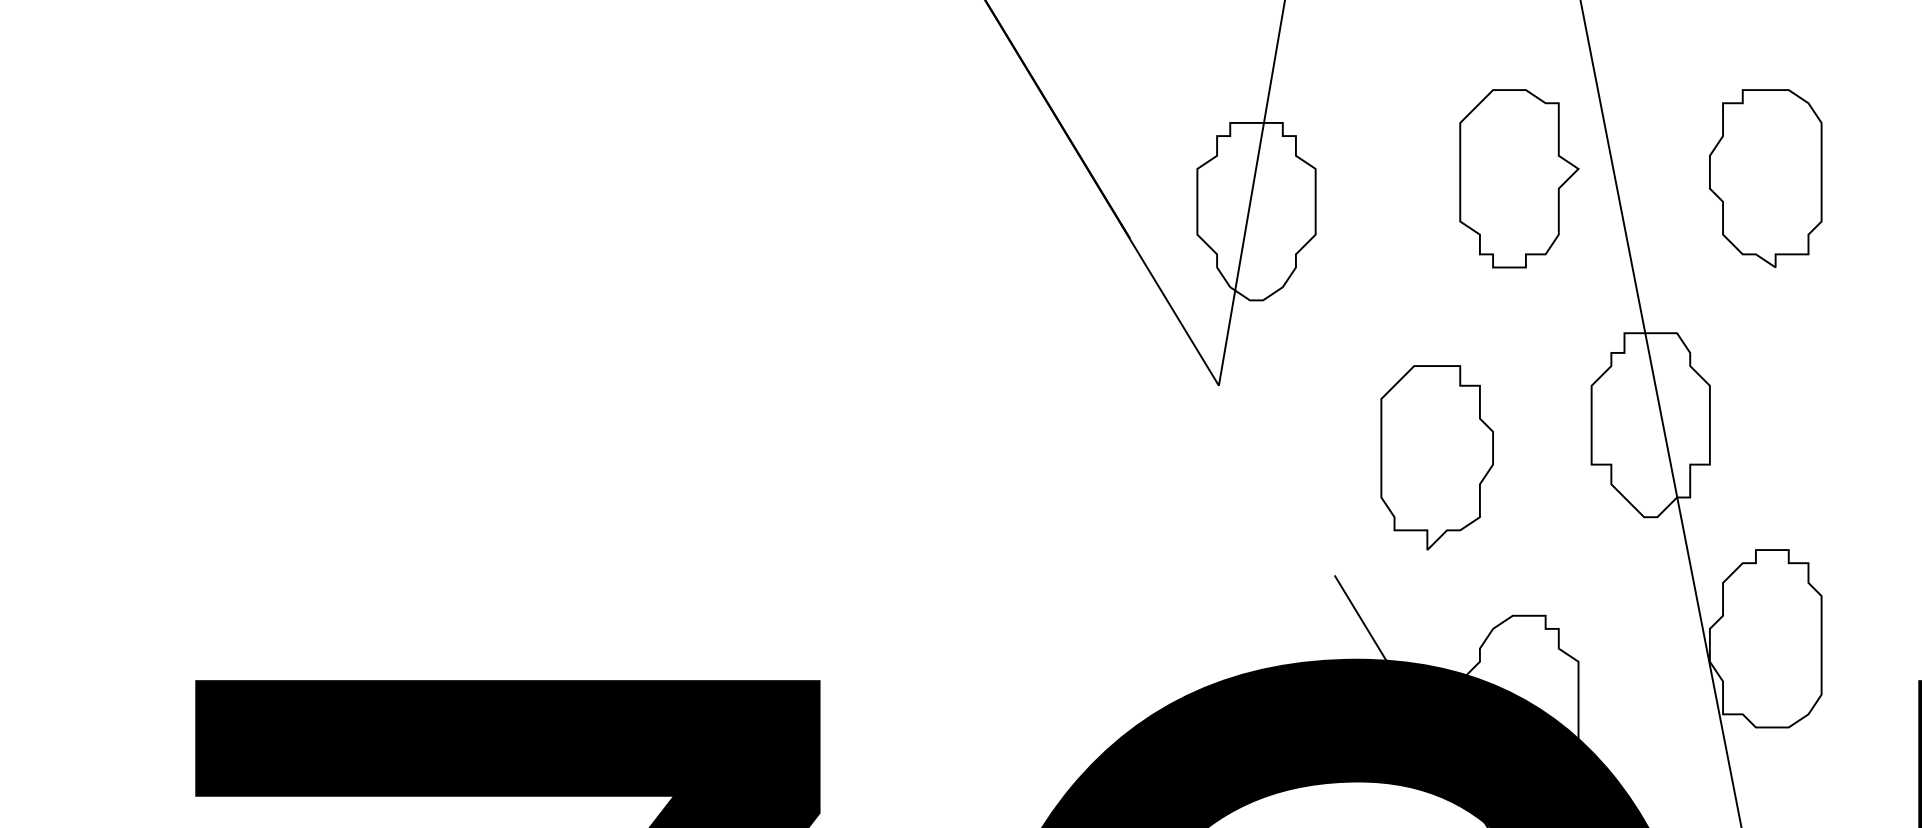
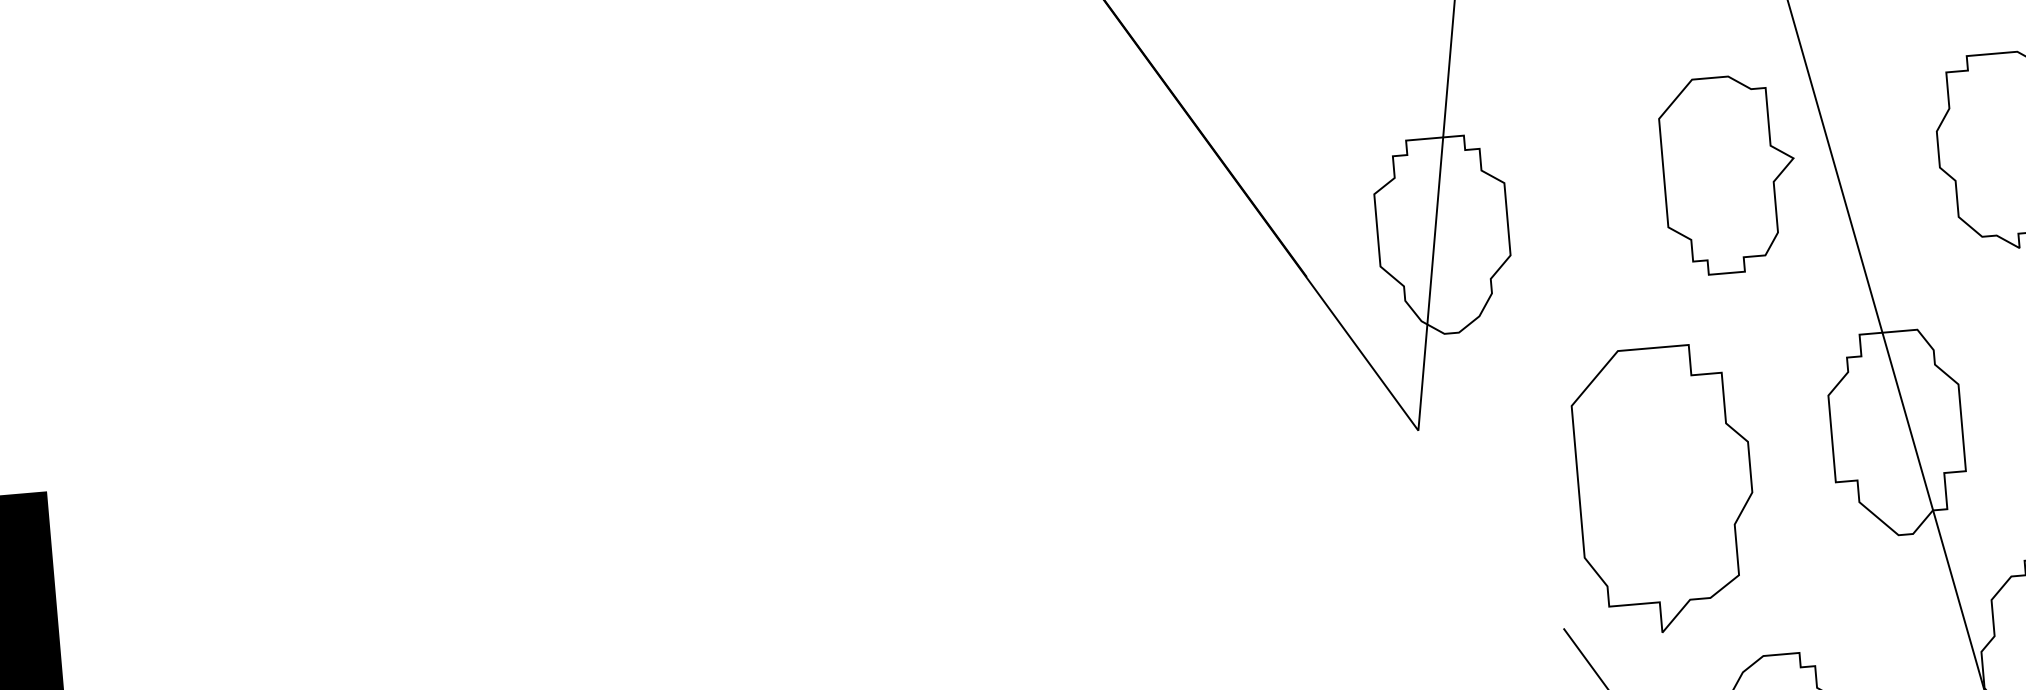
part: (1436, 457) -> (1664, 489), size x1.4

